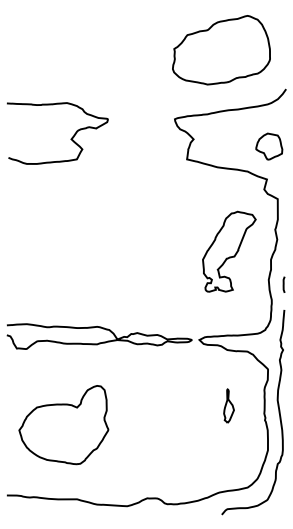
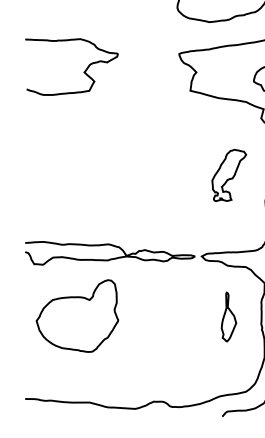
part: (229, 251) -> (229, 175), size x0.7
part: (228, 405) -> (228, 316), size x1.6
part: (63, 425) -> (77, 316), moved

